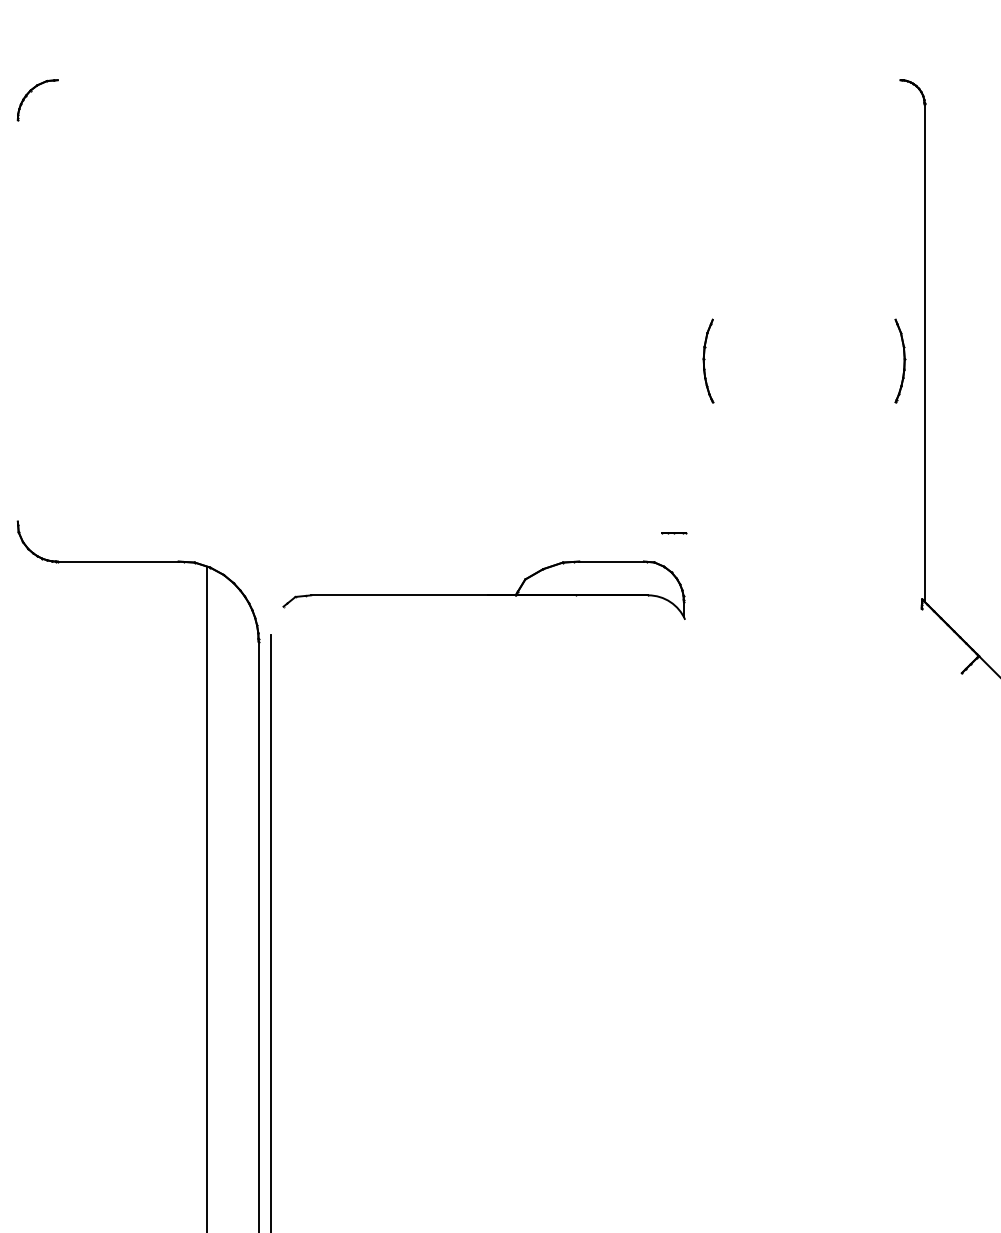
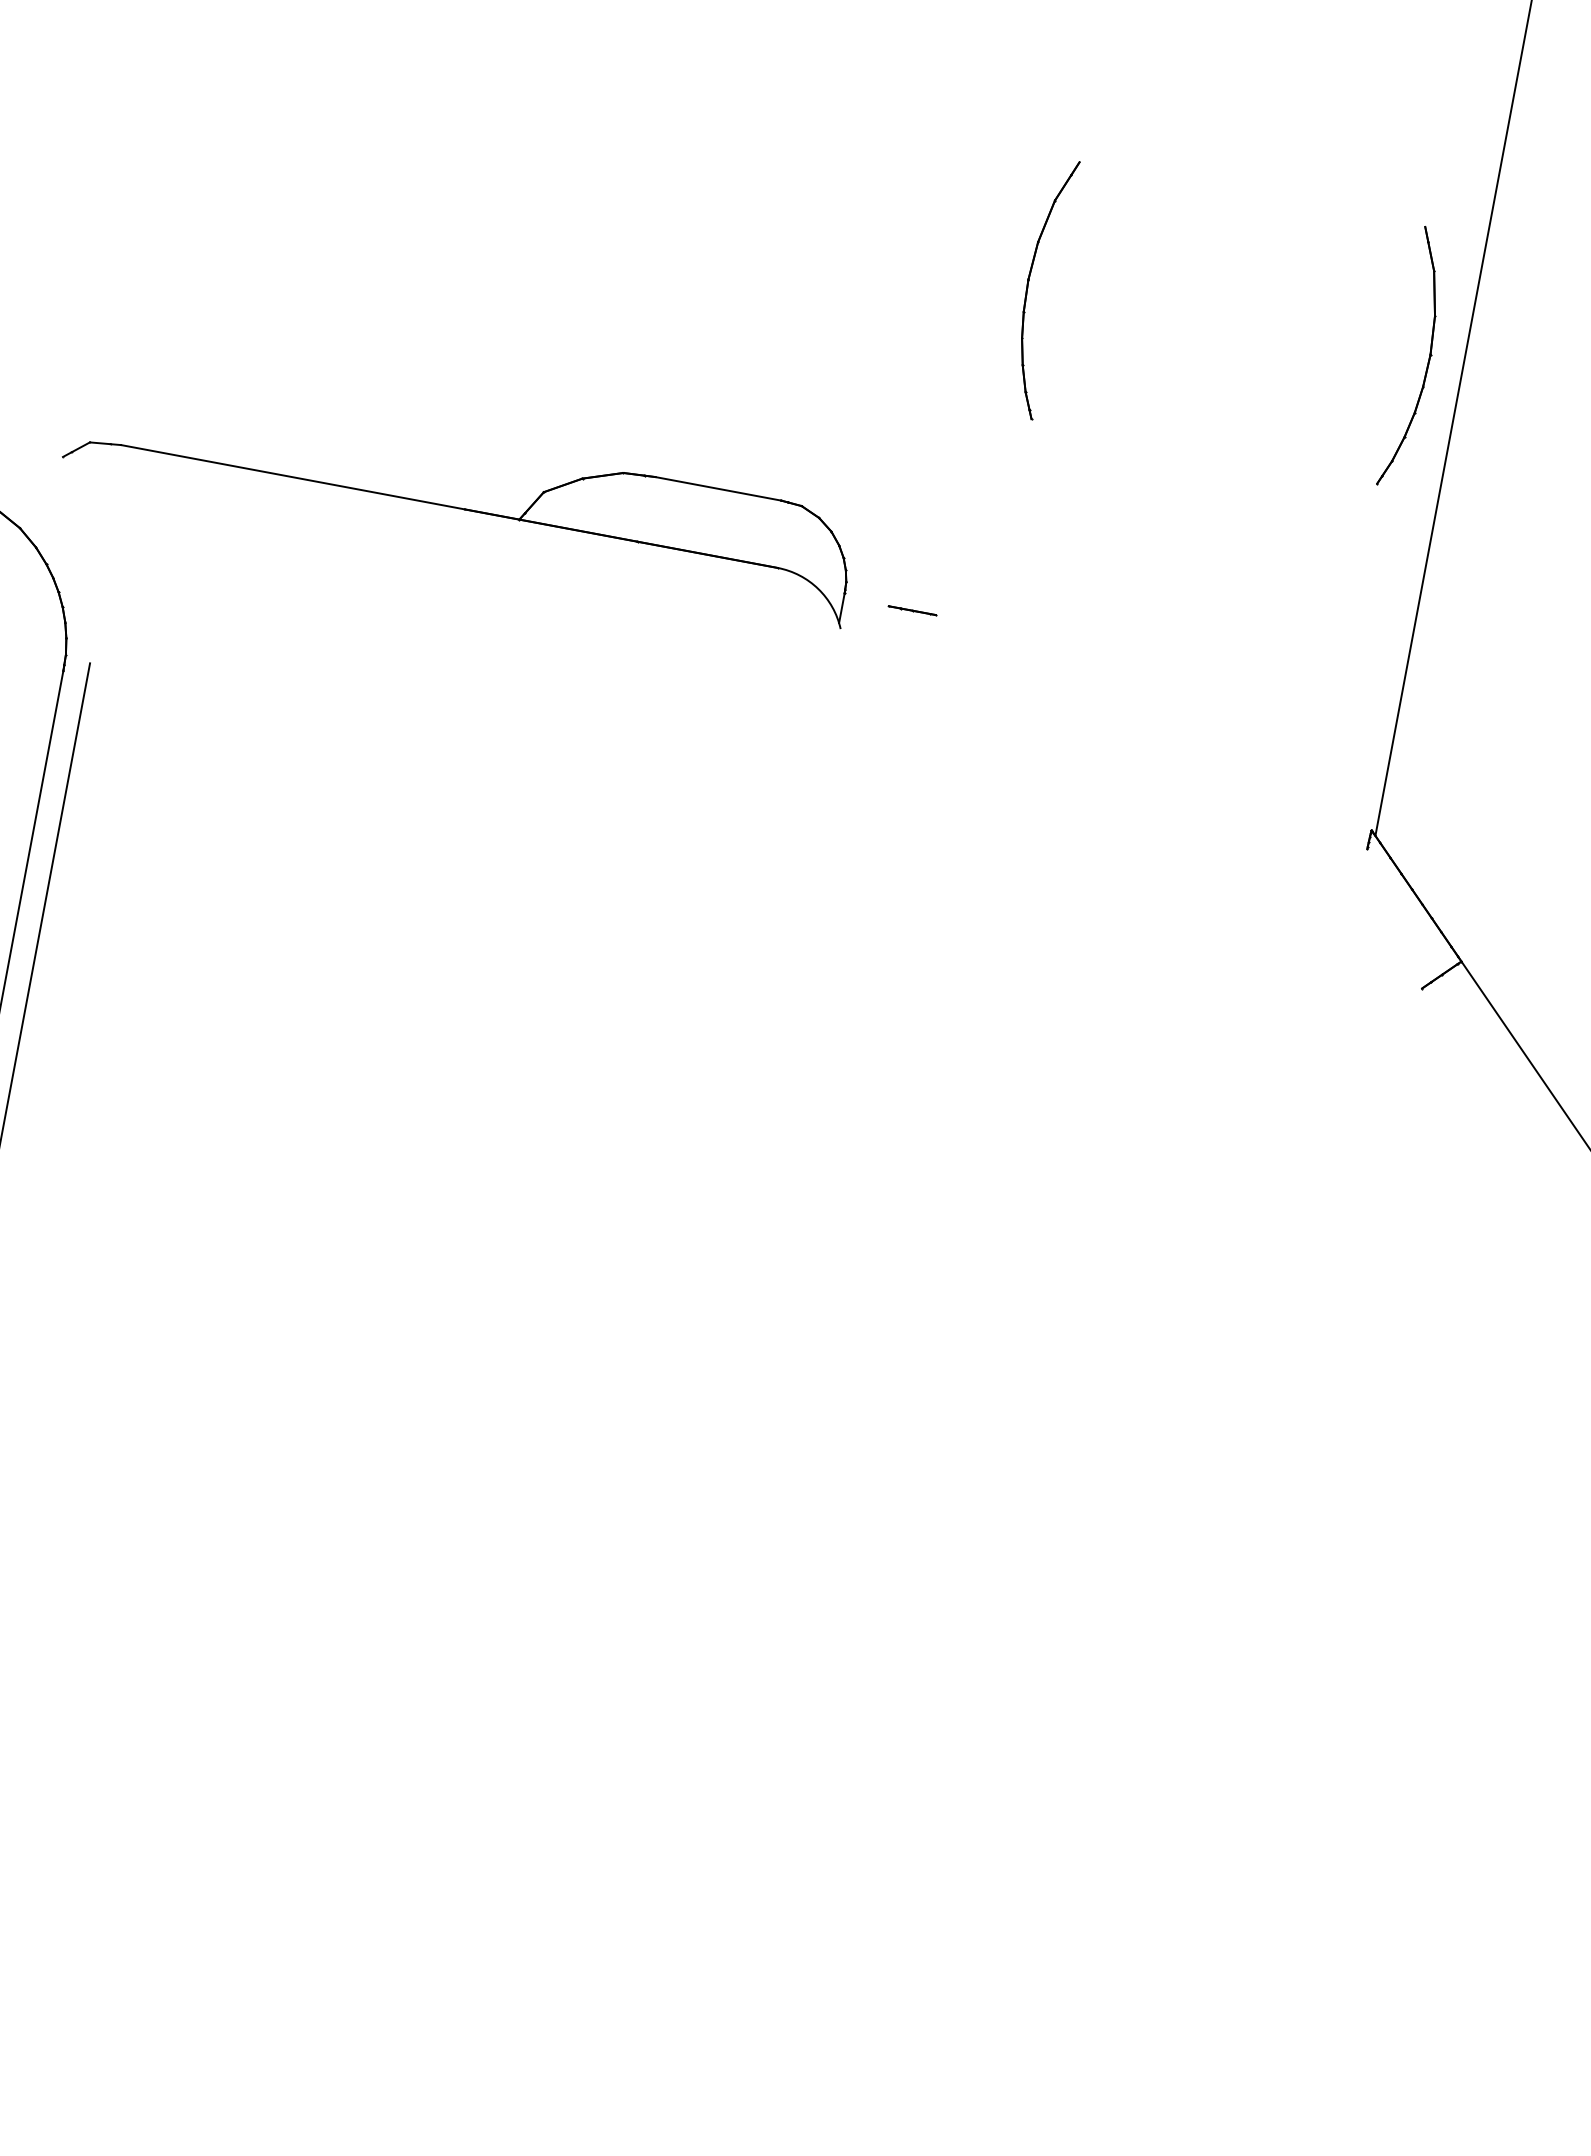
part: (708, 360) -> (1042, 287), size x1.6
part: (900, 360) -> (1416, 357), size x1.6
part: (483, 589) -> (458, 496), moved

